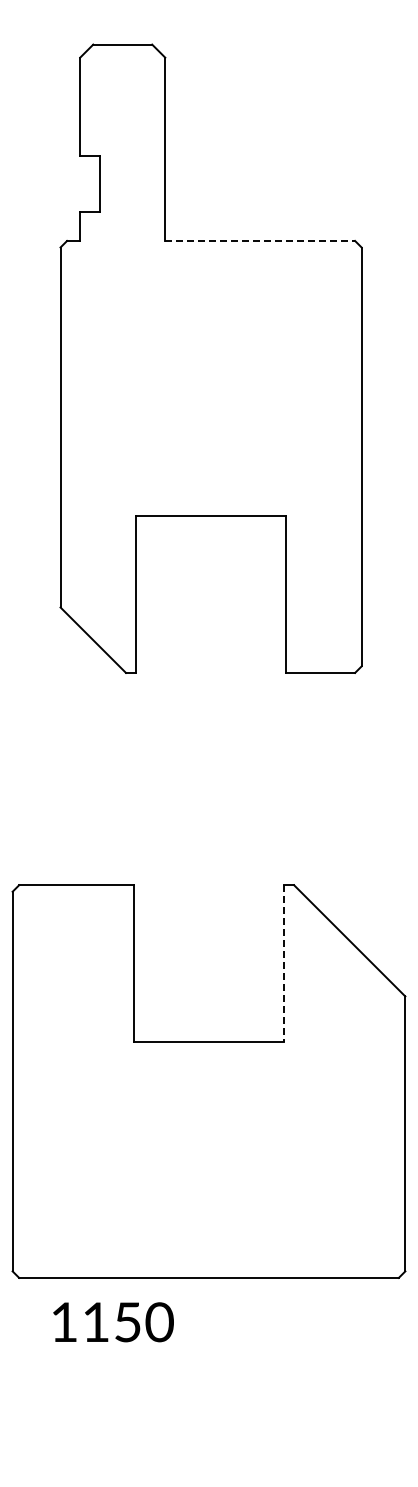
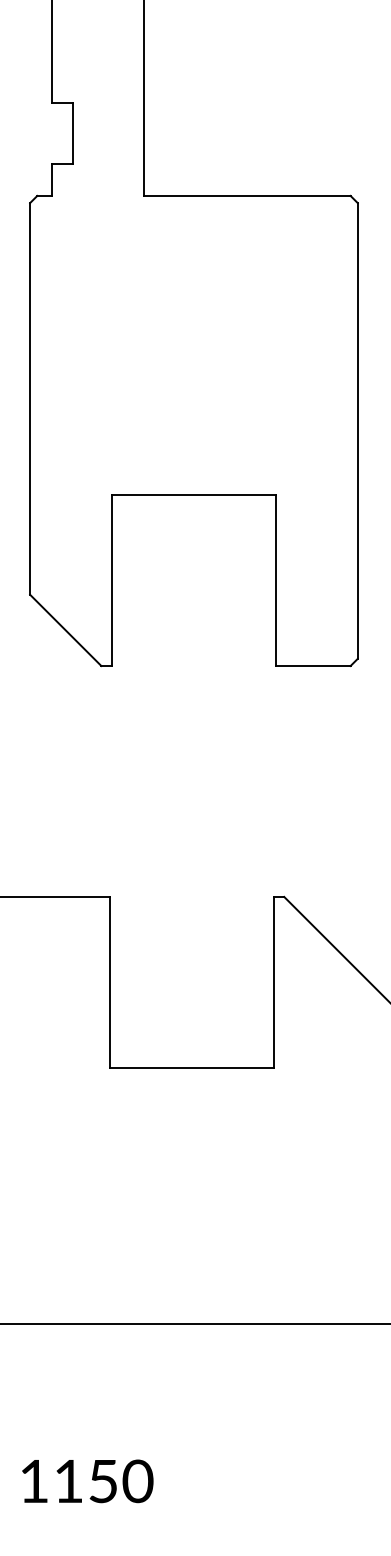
line: (260, 240) -> (247, 195), dashed -> solid
line: (284, 963) -> (273, 982), dashed -> solid
text: (113, 1322) -> (87, 1481), moved

